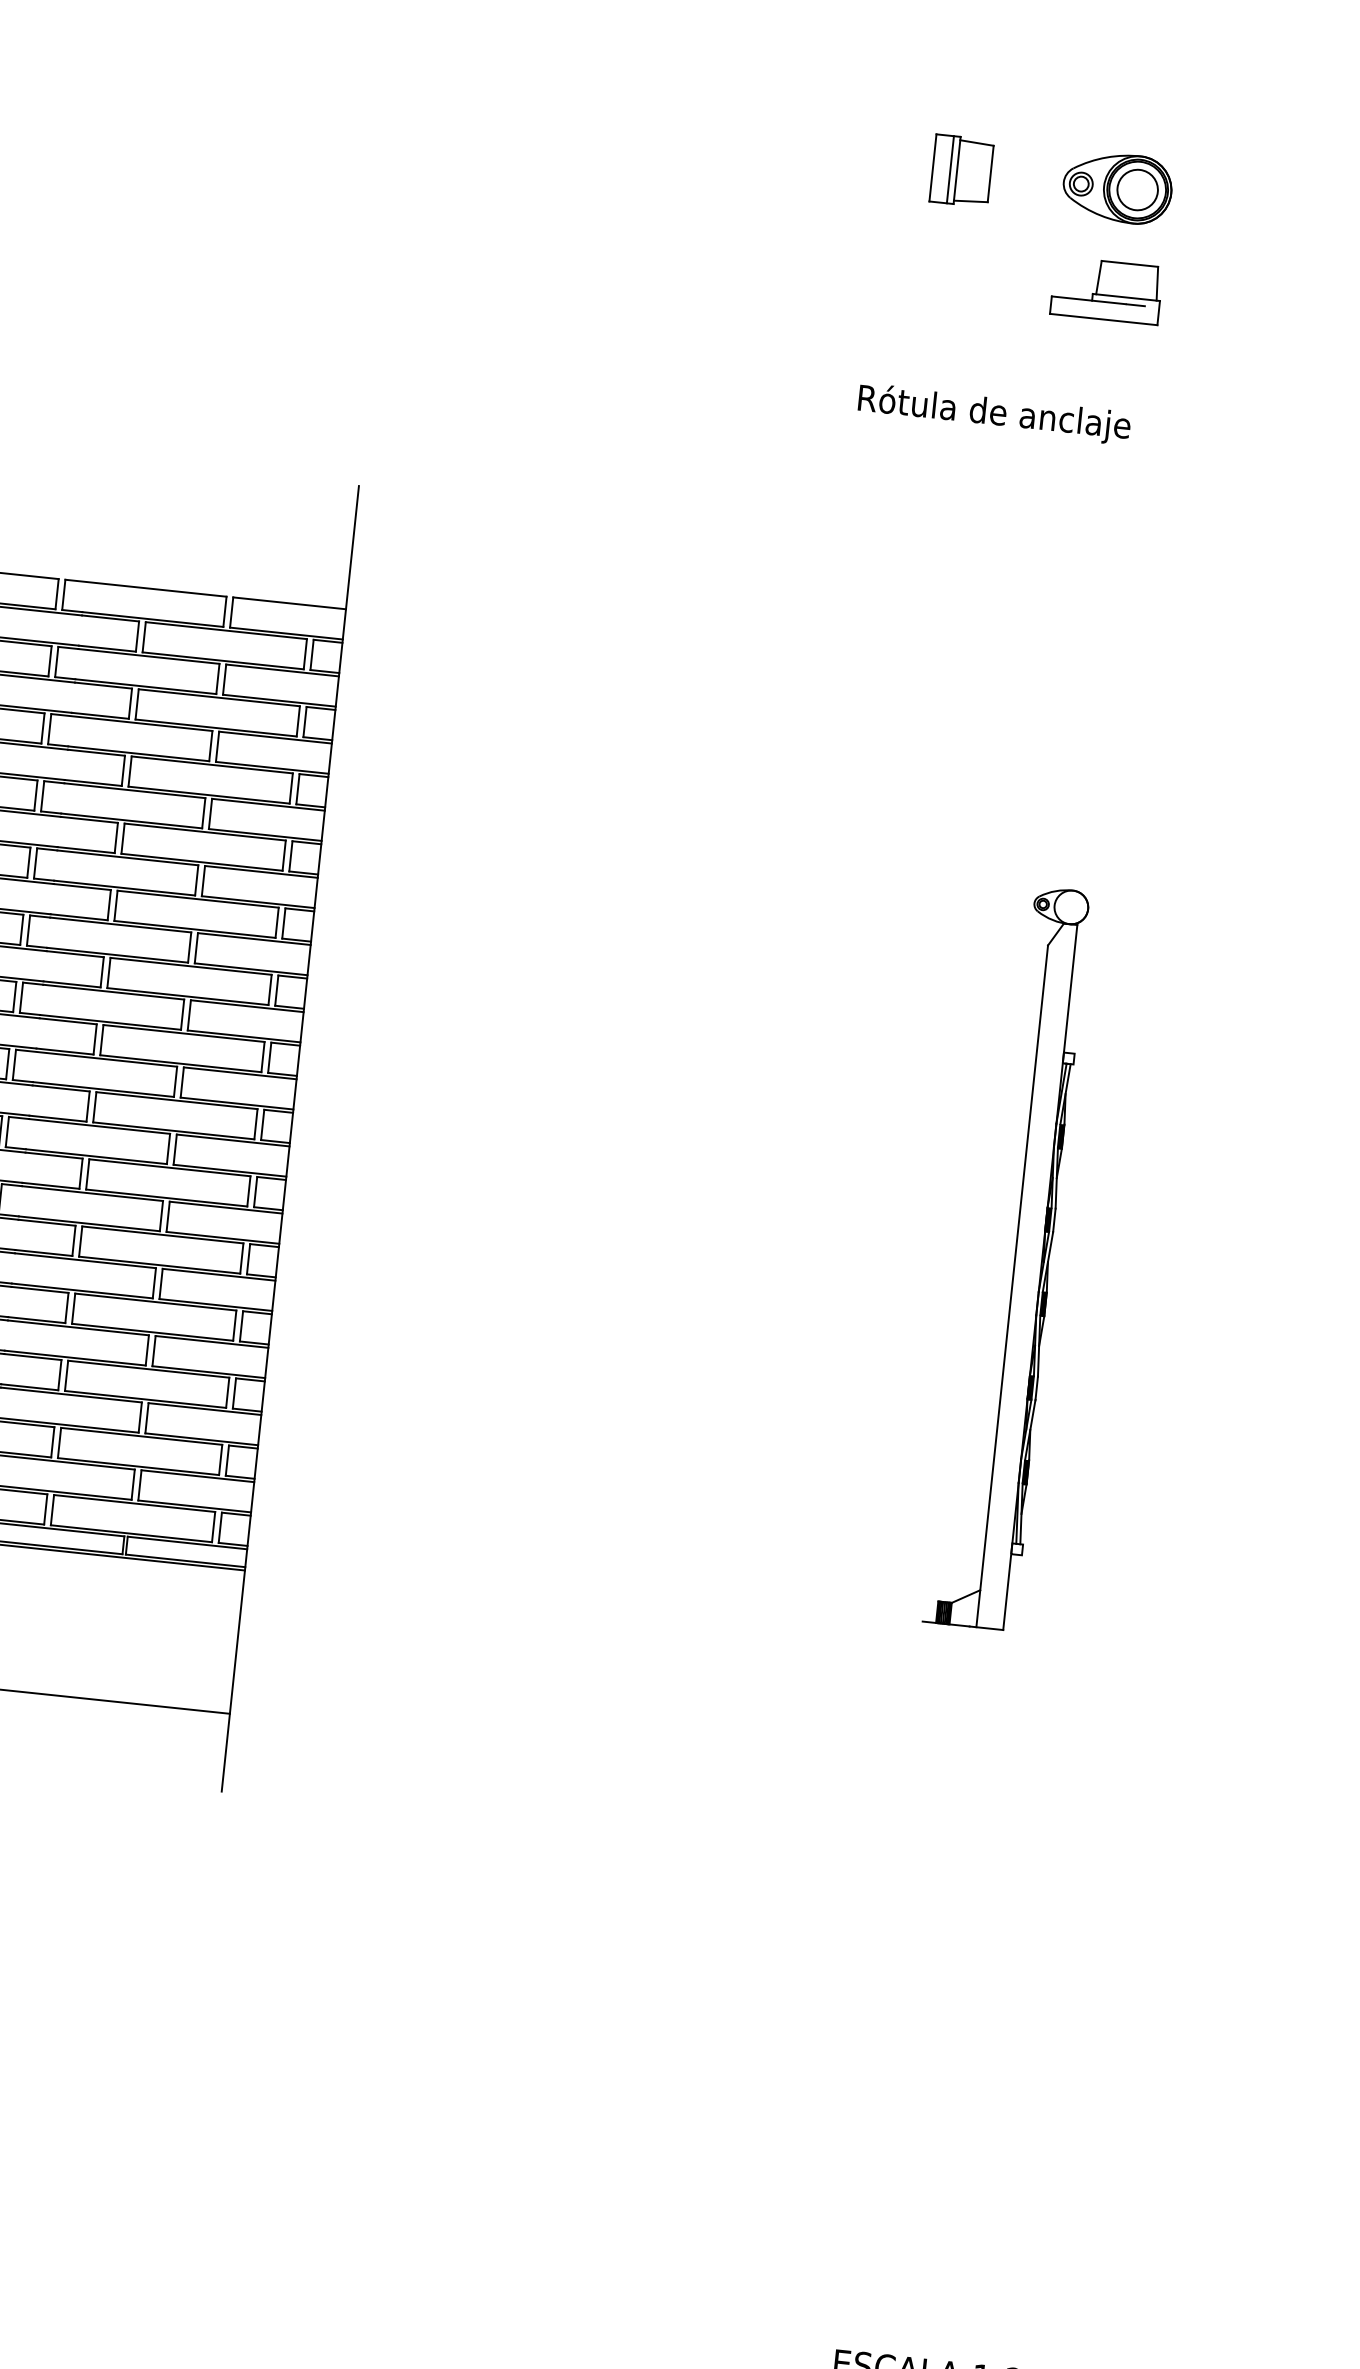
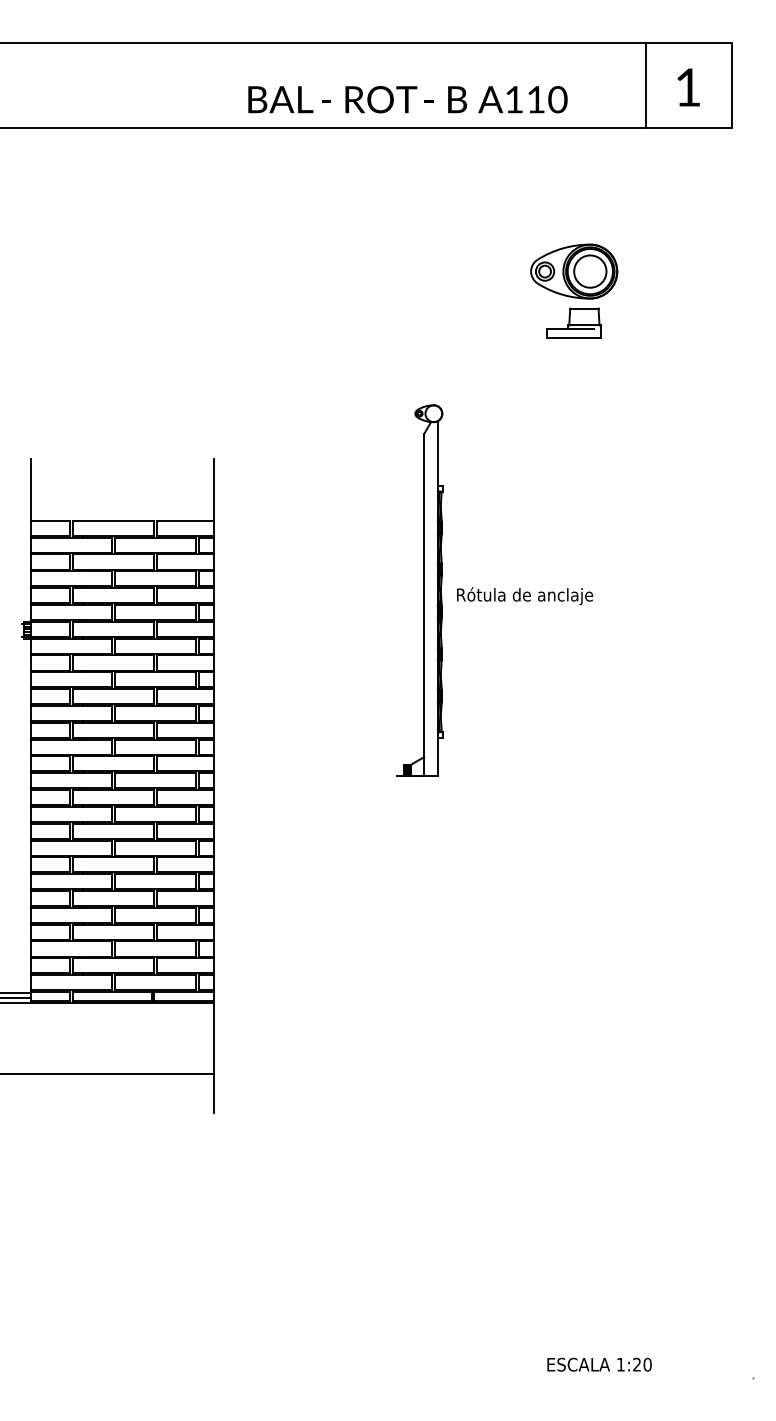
part: (962, 169) -> (496, 270), removed
part: (1117, 187) -> (574, 271), size x1.6
text: (995, 412) -> (525, 595), moved
part: (1005, 1256) -> (419, 590), moved

